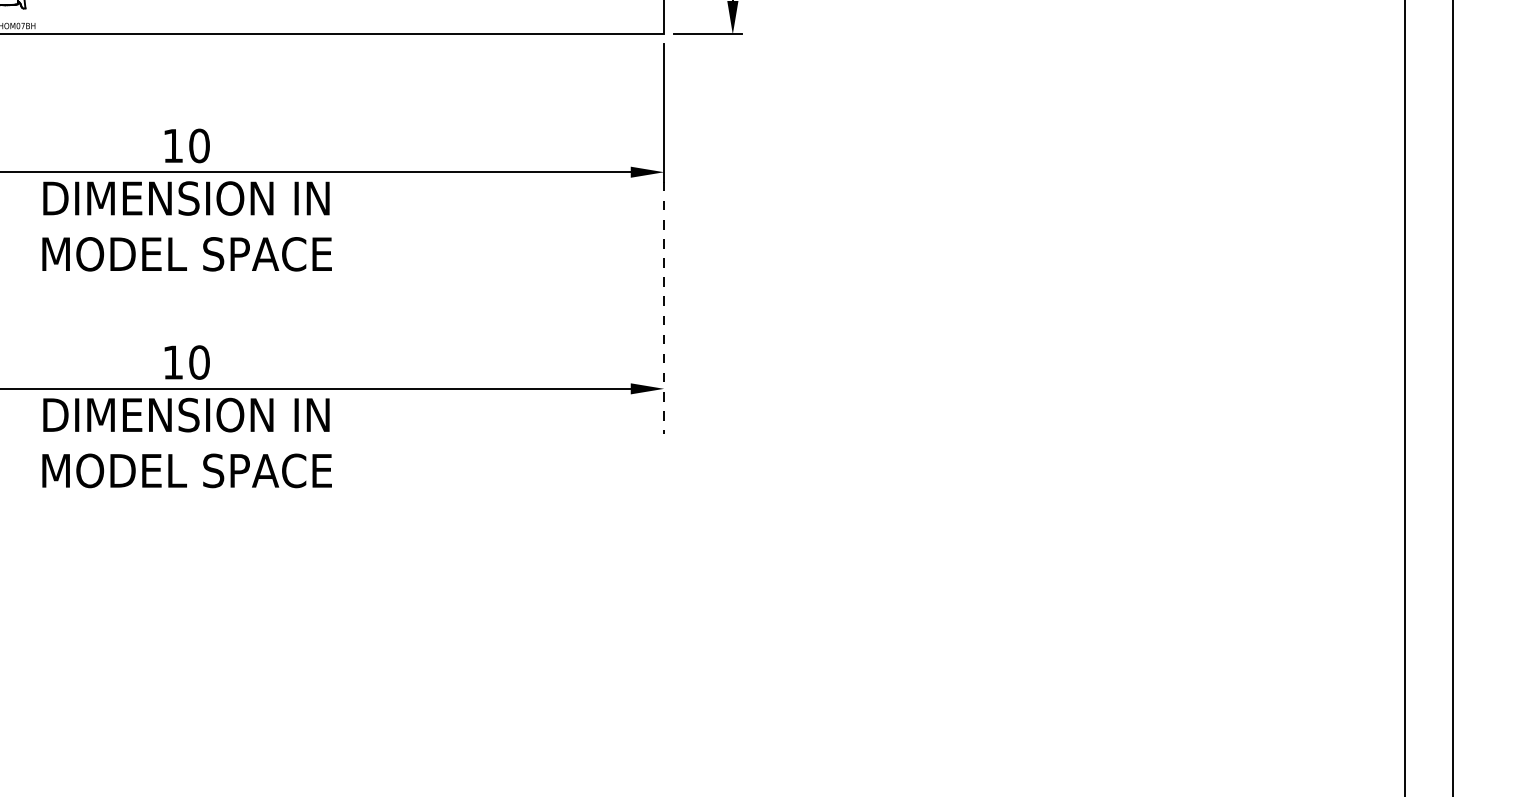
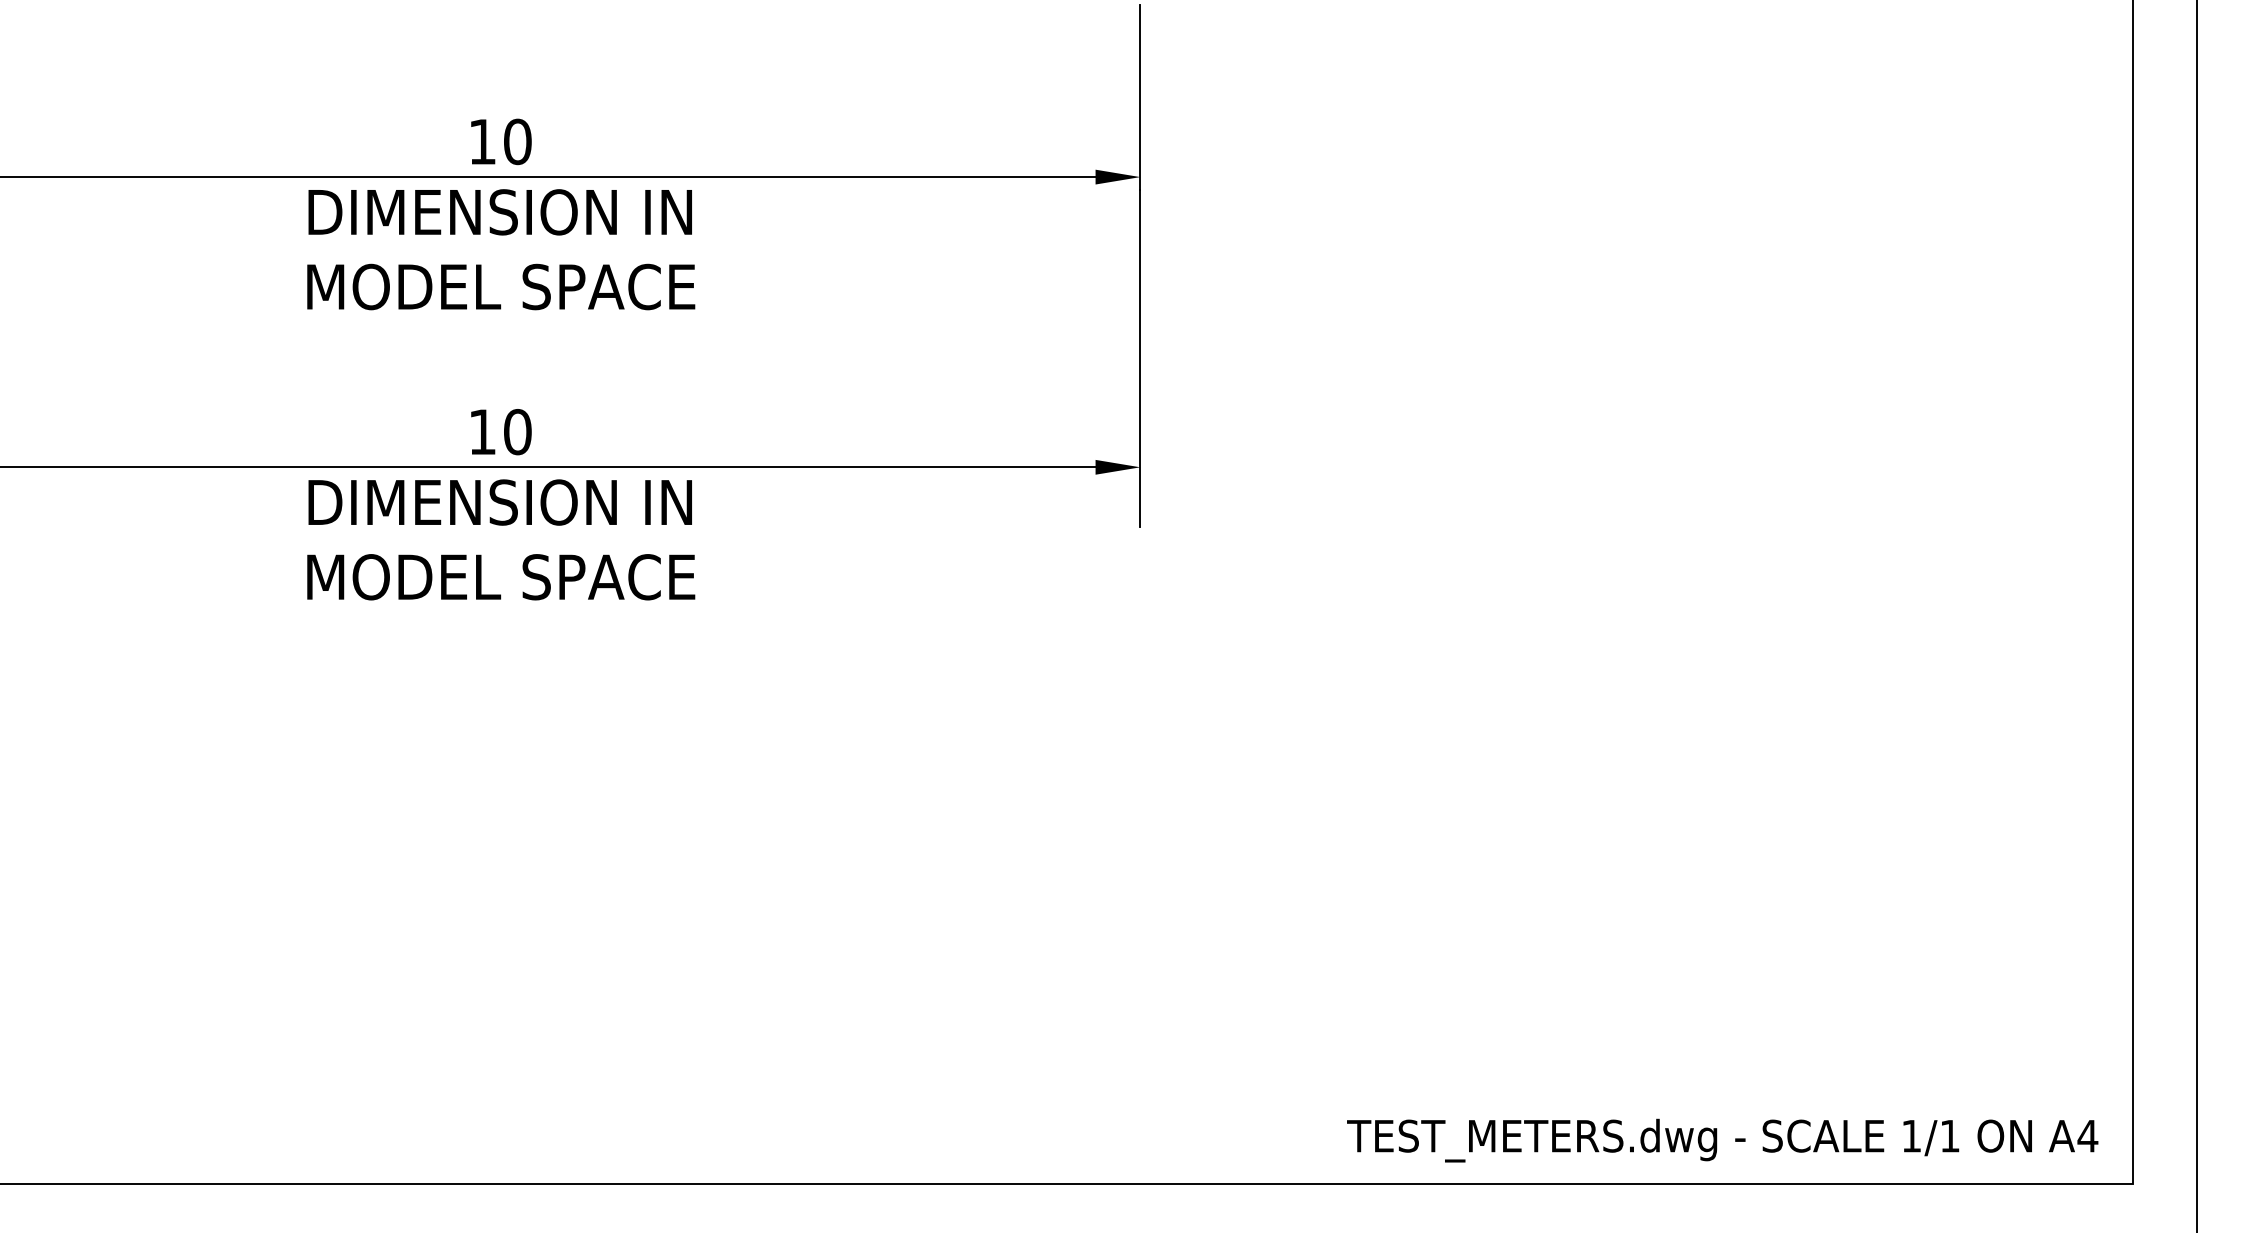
line: (664, 307) -> (1140, 358), dashed -> solid

